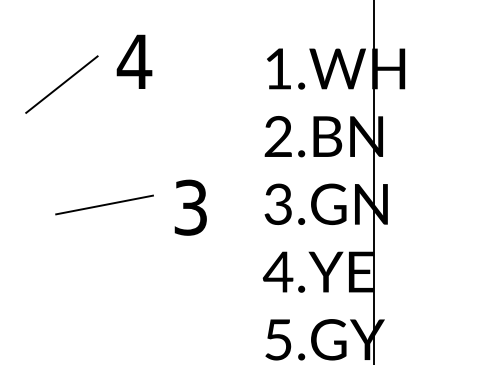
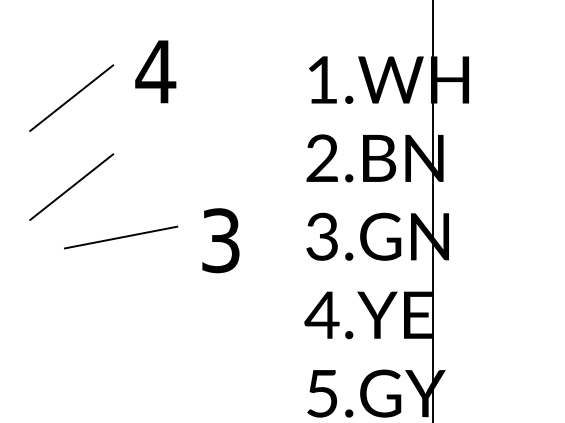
line: (61, 160) -> (71, 186), added

